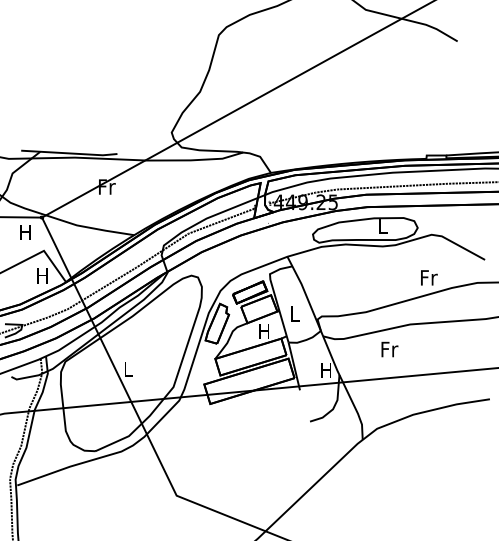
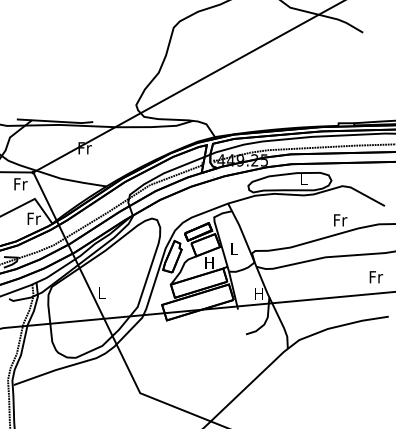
text: (25, 232) -> (20, 184), H -> Fr
text: (42, 275) -> (33, 218), H -> Fr
text: (390, 349) -> (376, 277), moved

